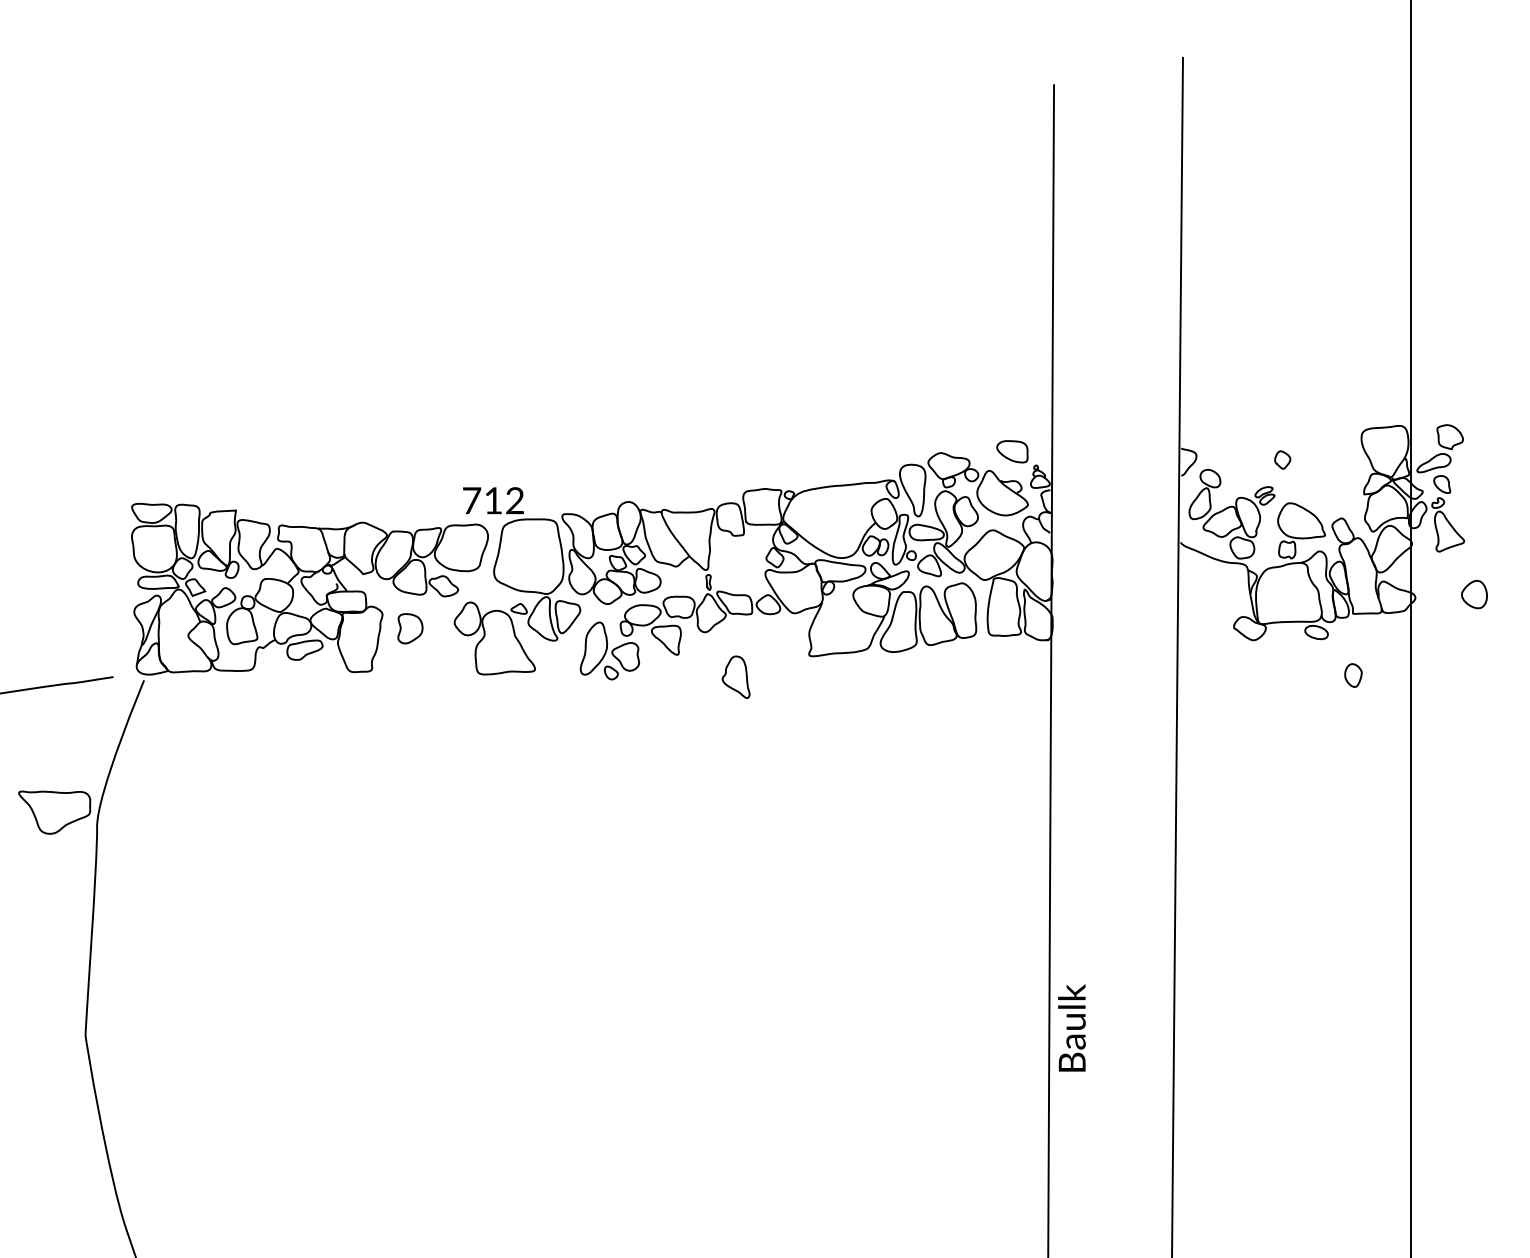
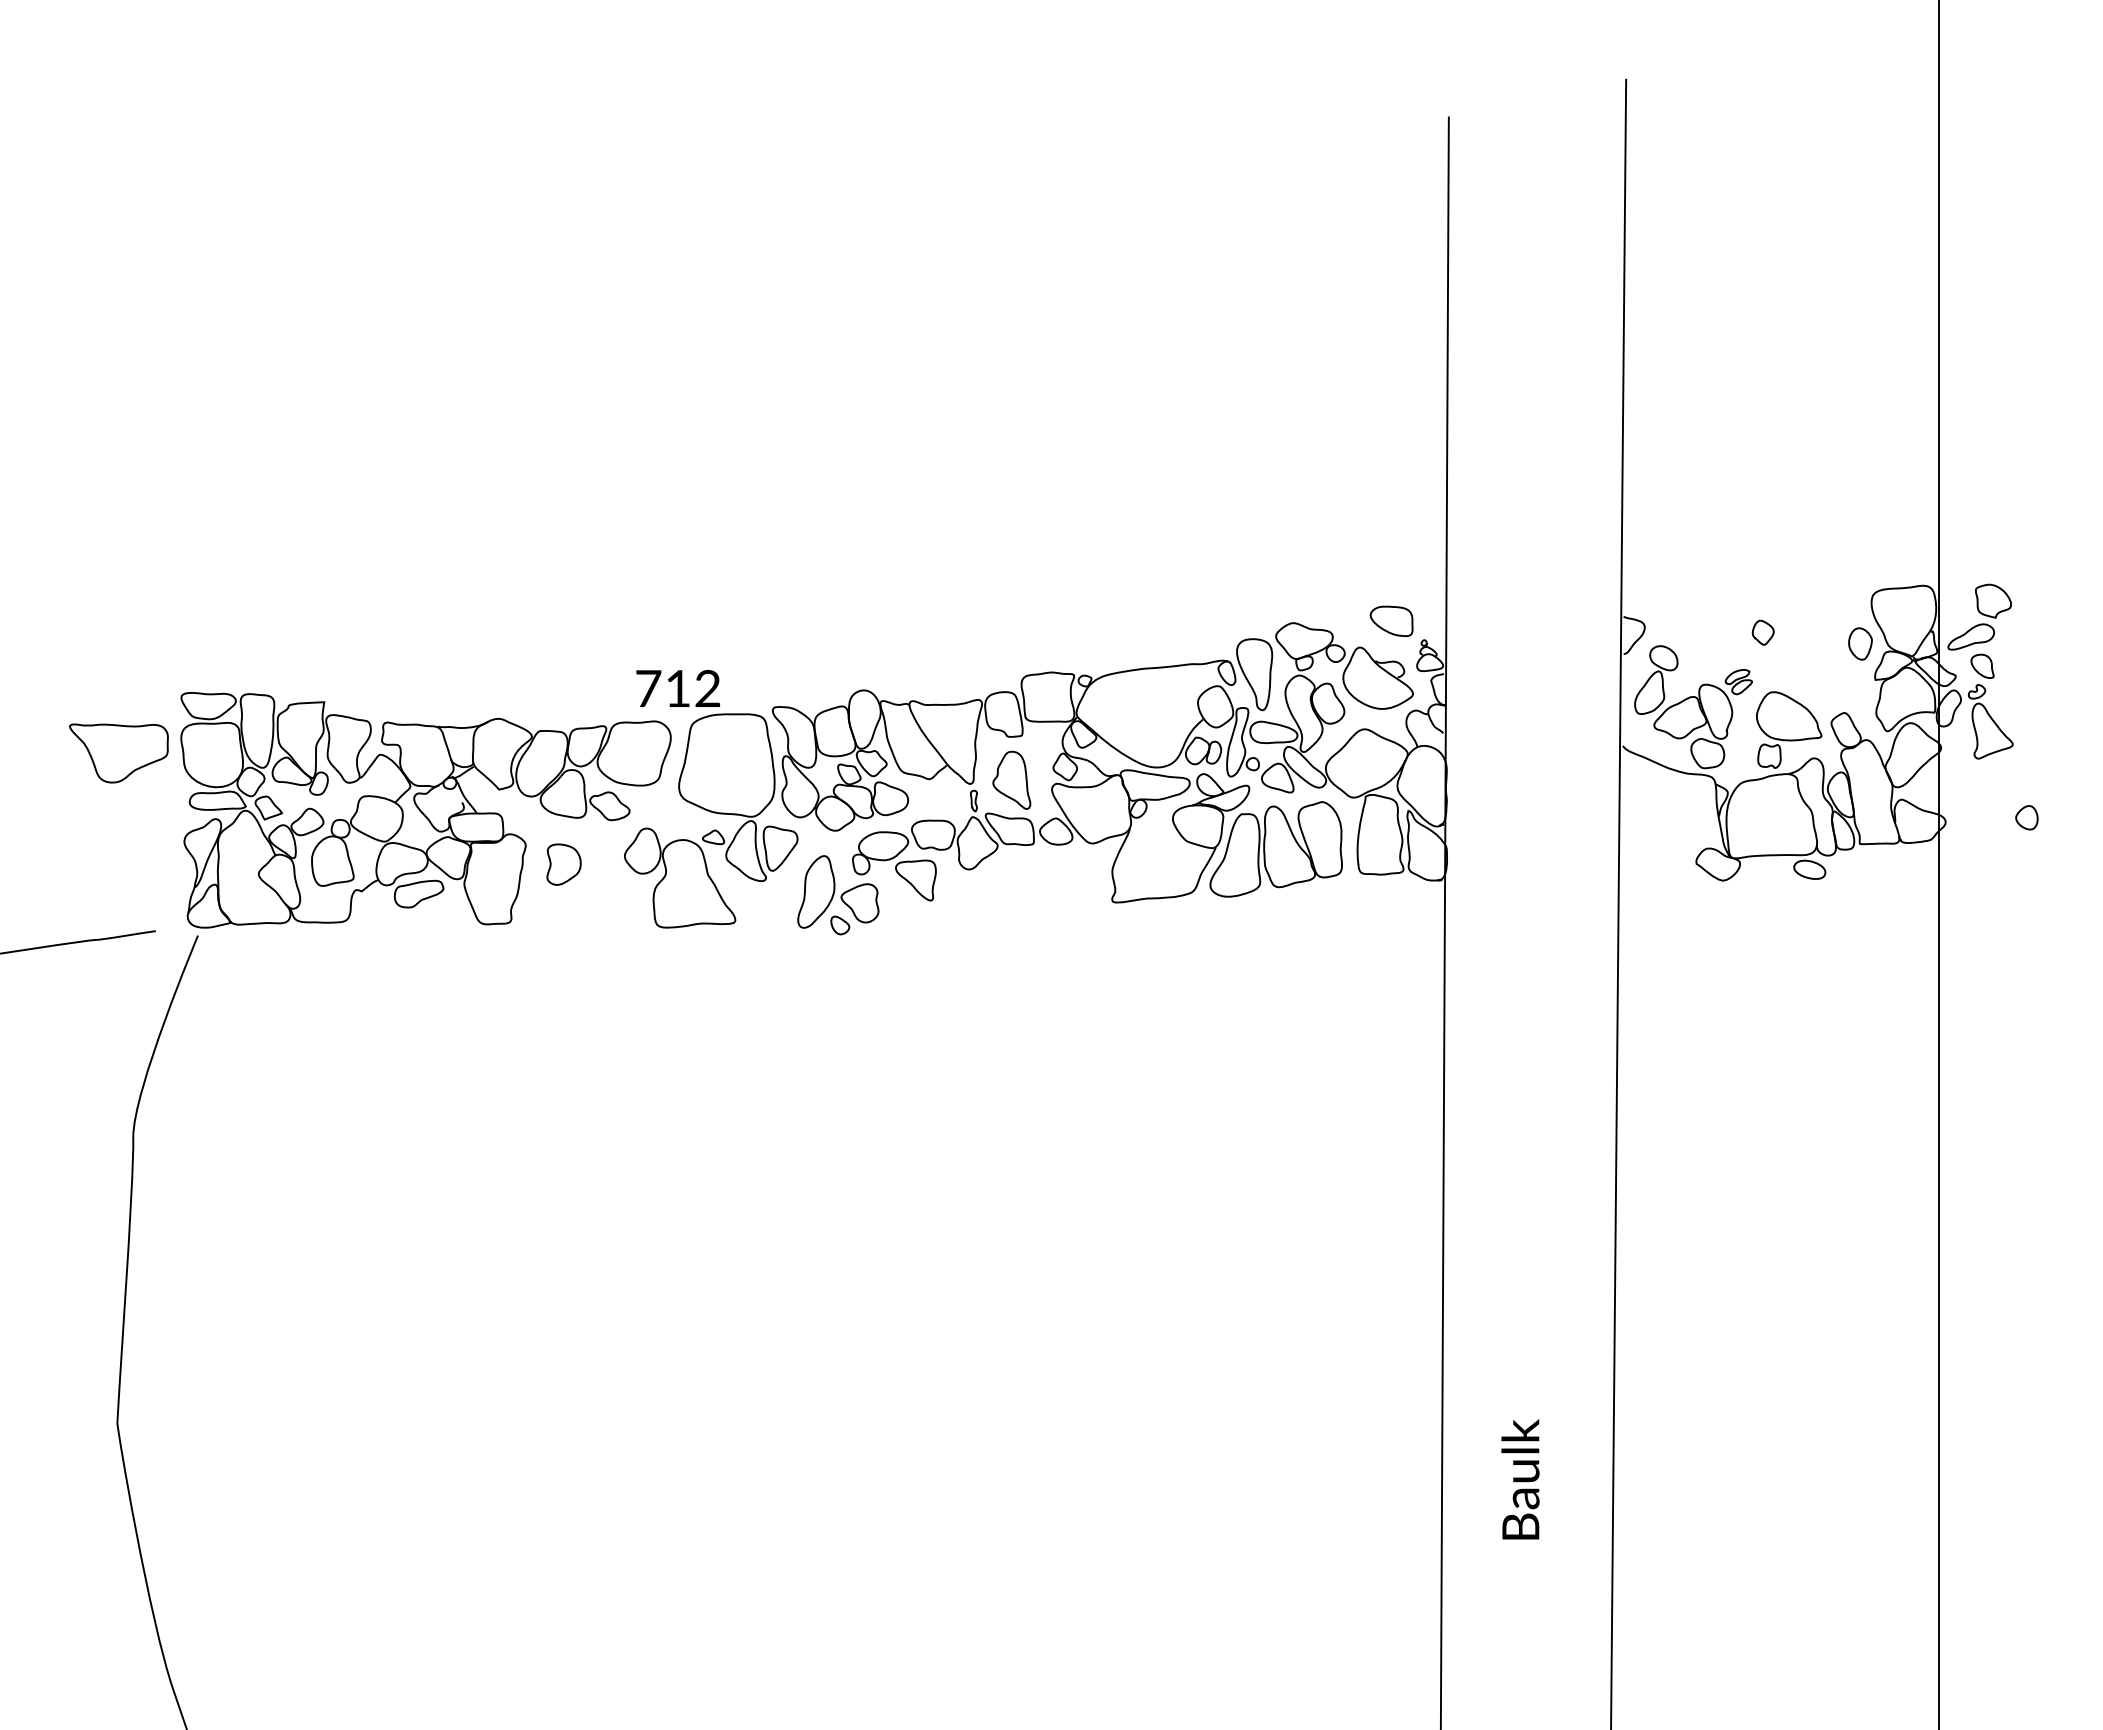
part: (1474, 594) -> (2026, 817), size x0.62
part: (1353, 675) -> (1860, 643), moved
part: (735, 676) -> (1011, 779), moved
part: (54, 812) -> (118, 753), moved
text: (1071, 1027) -> (1520, 1479), moved

